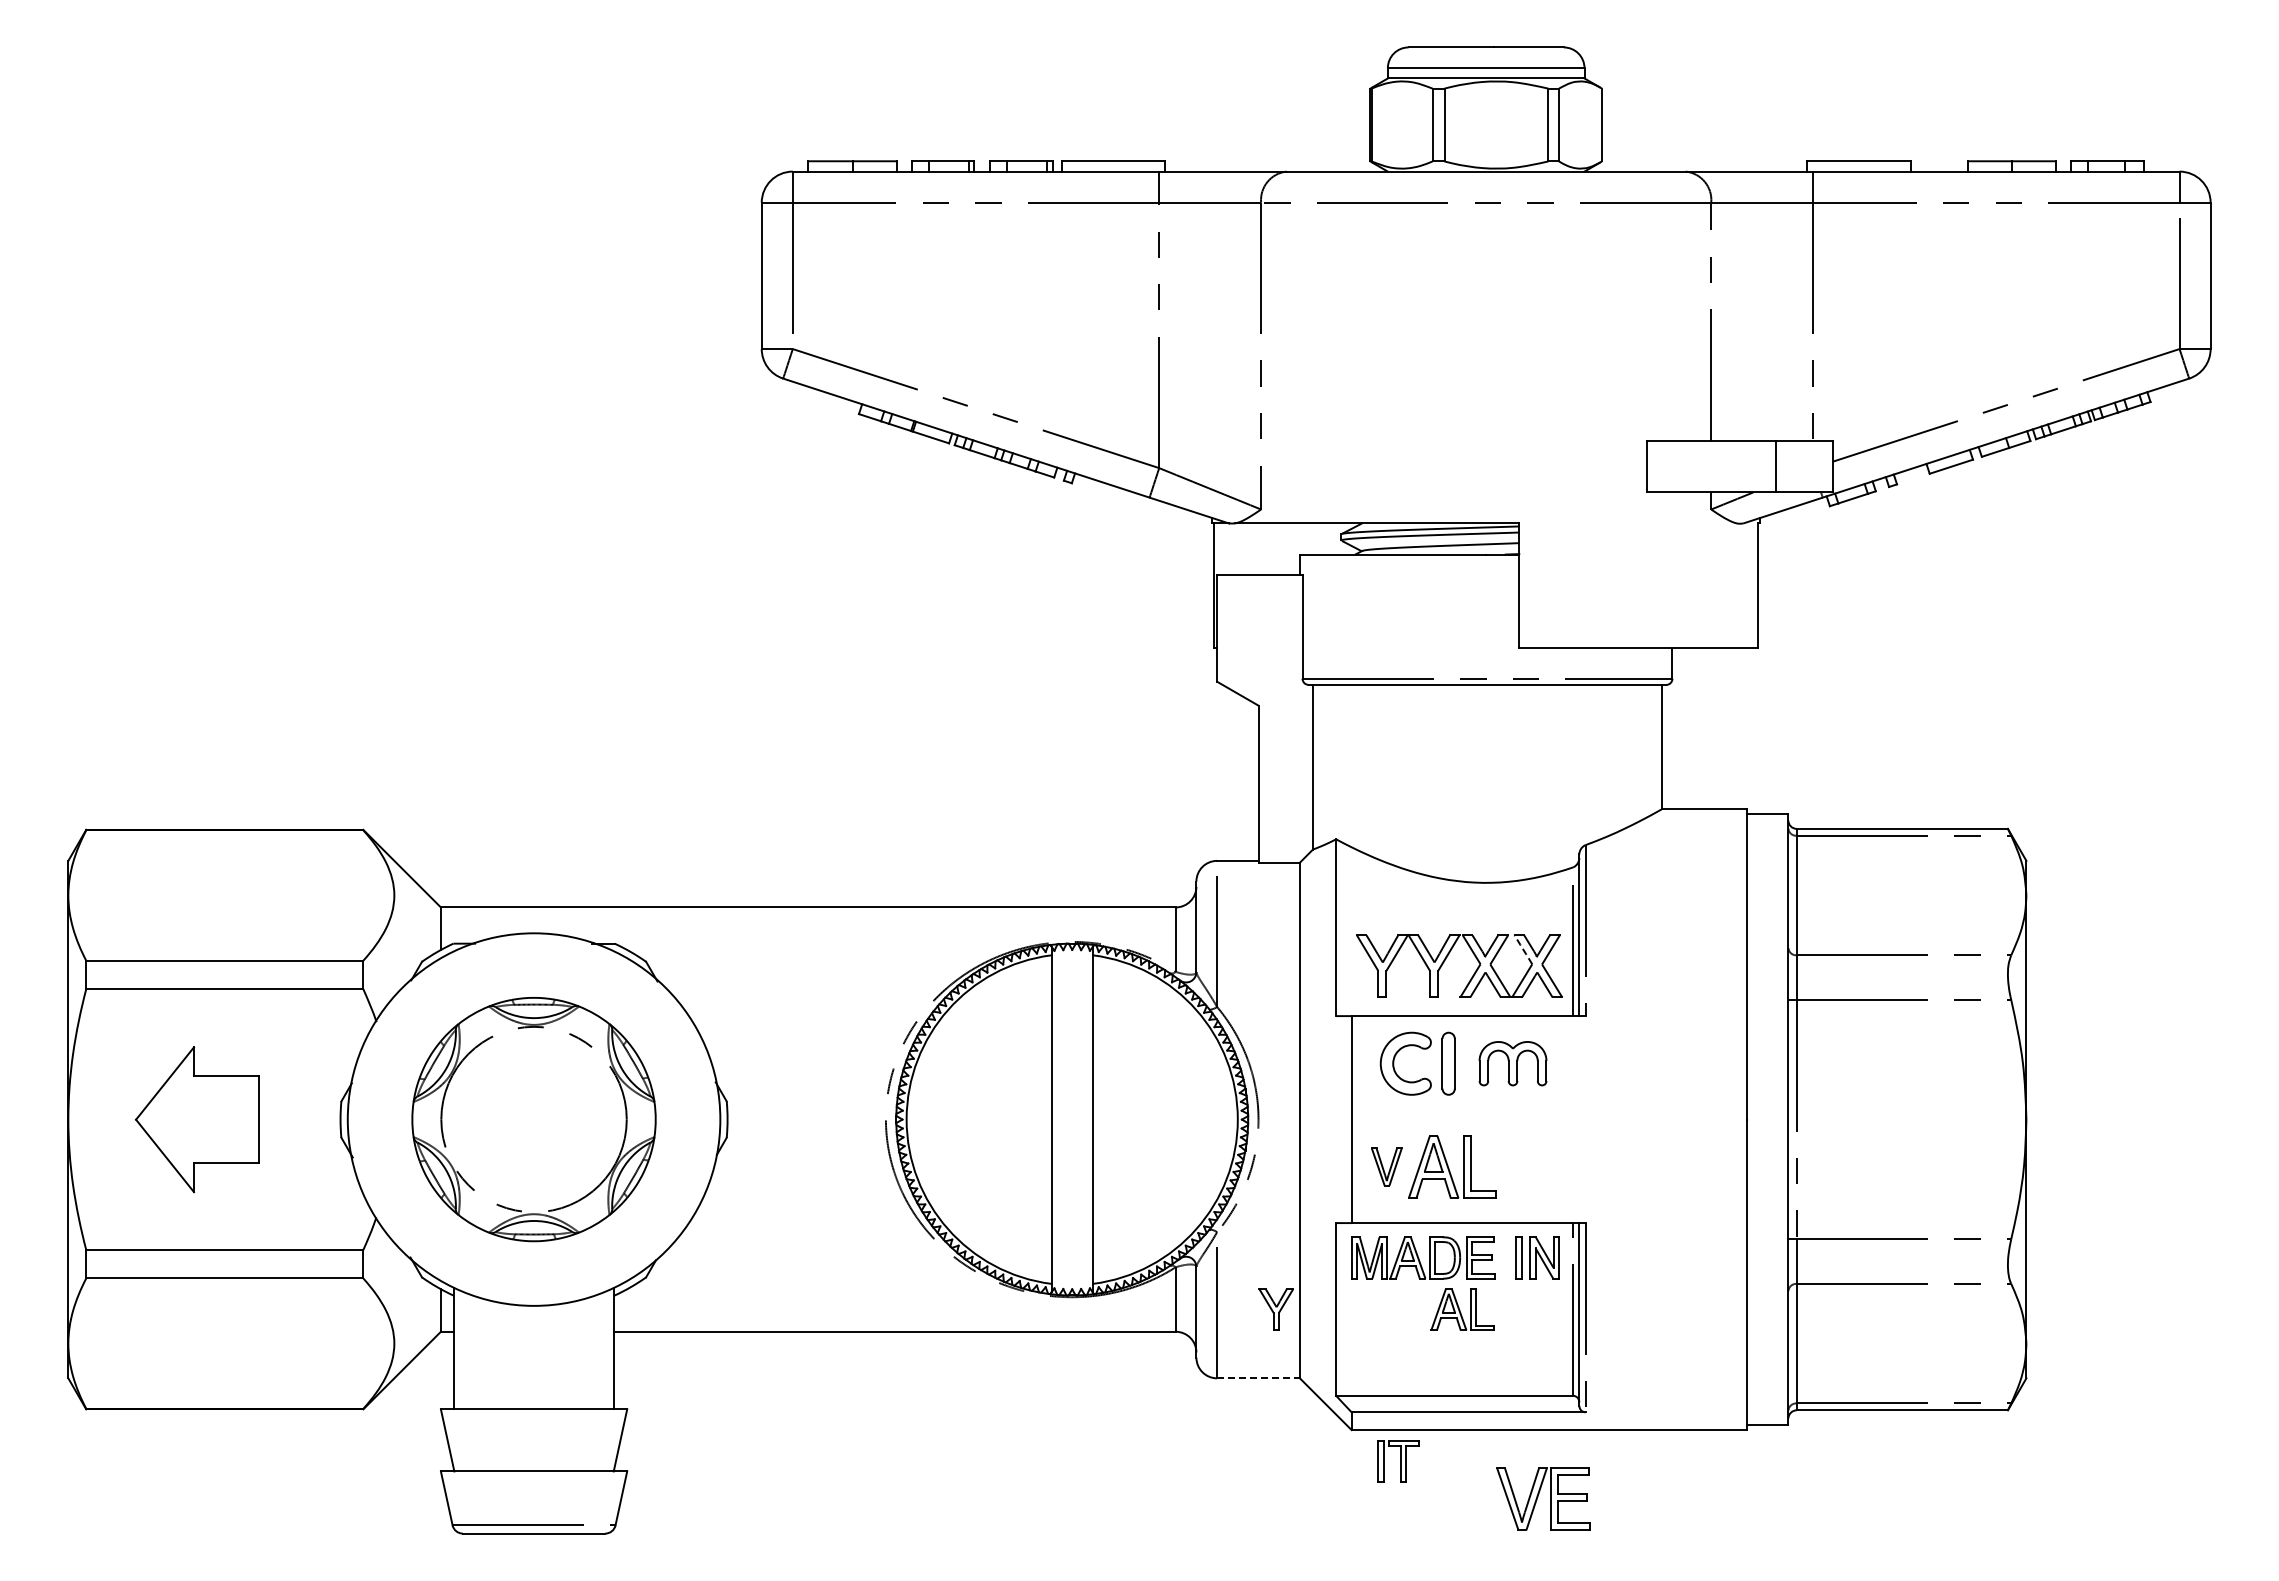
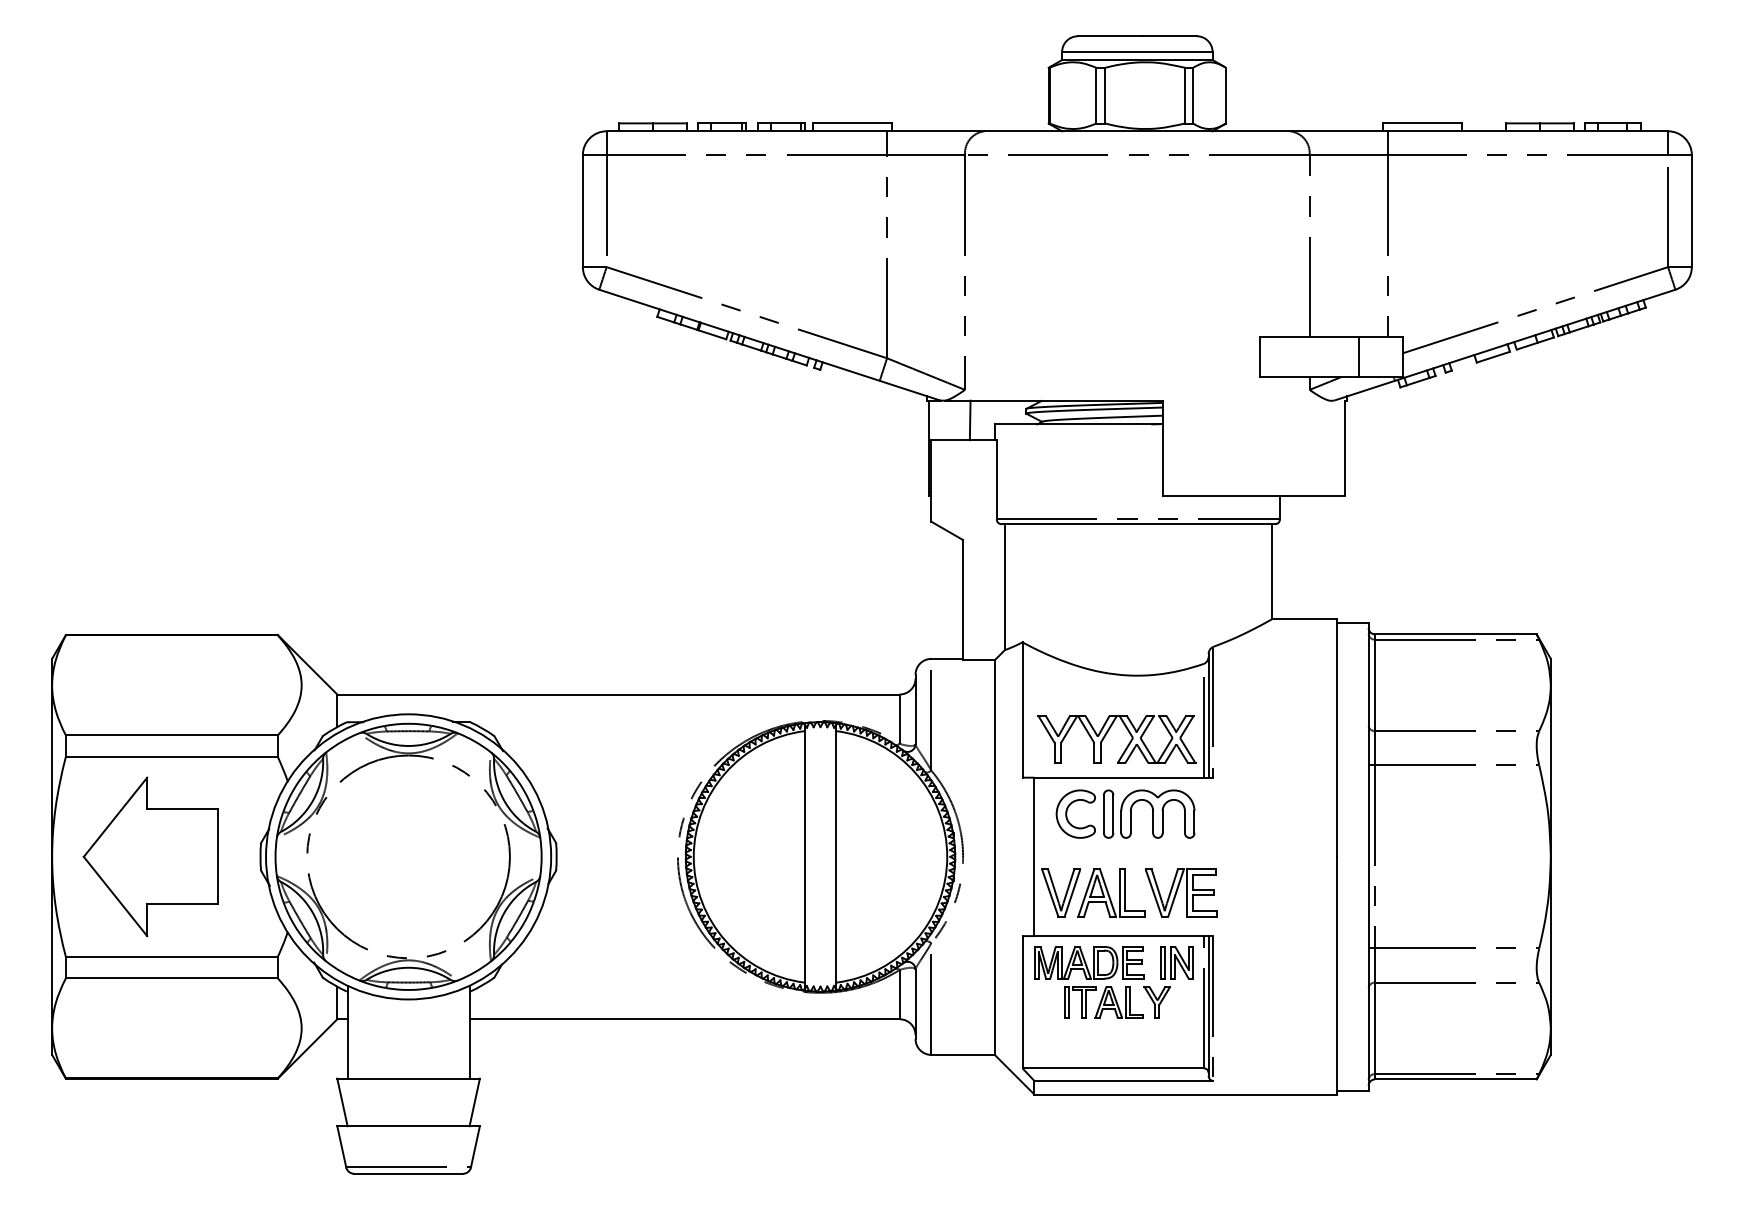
line: (1267, 549) -> (969, 420), added
line: (1523, 949) -> (1165, 726), dashed -> solid
part: (1512, 1063) -> (1157, 813), size x1.43
part: (197, 1119) -> (150, 856), size x1.43
part: (533, 1119) -> (408, 856), size x1.43
part: (1386, 1166) -> (1061, 892), size x1.67
part: (1275, 1309) -> (1156, 1002), moved
line: (1259, 1378) -> (963, 1055), dashed -> solid
part: (1398, 1461) -> (1080, 1002), moved
part: (1543, 1498) -> (1181, 892), moved

